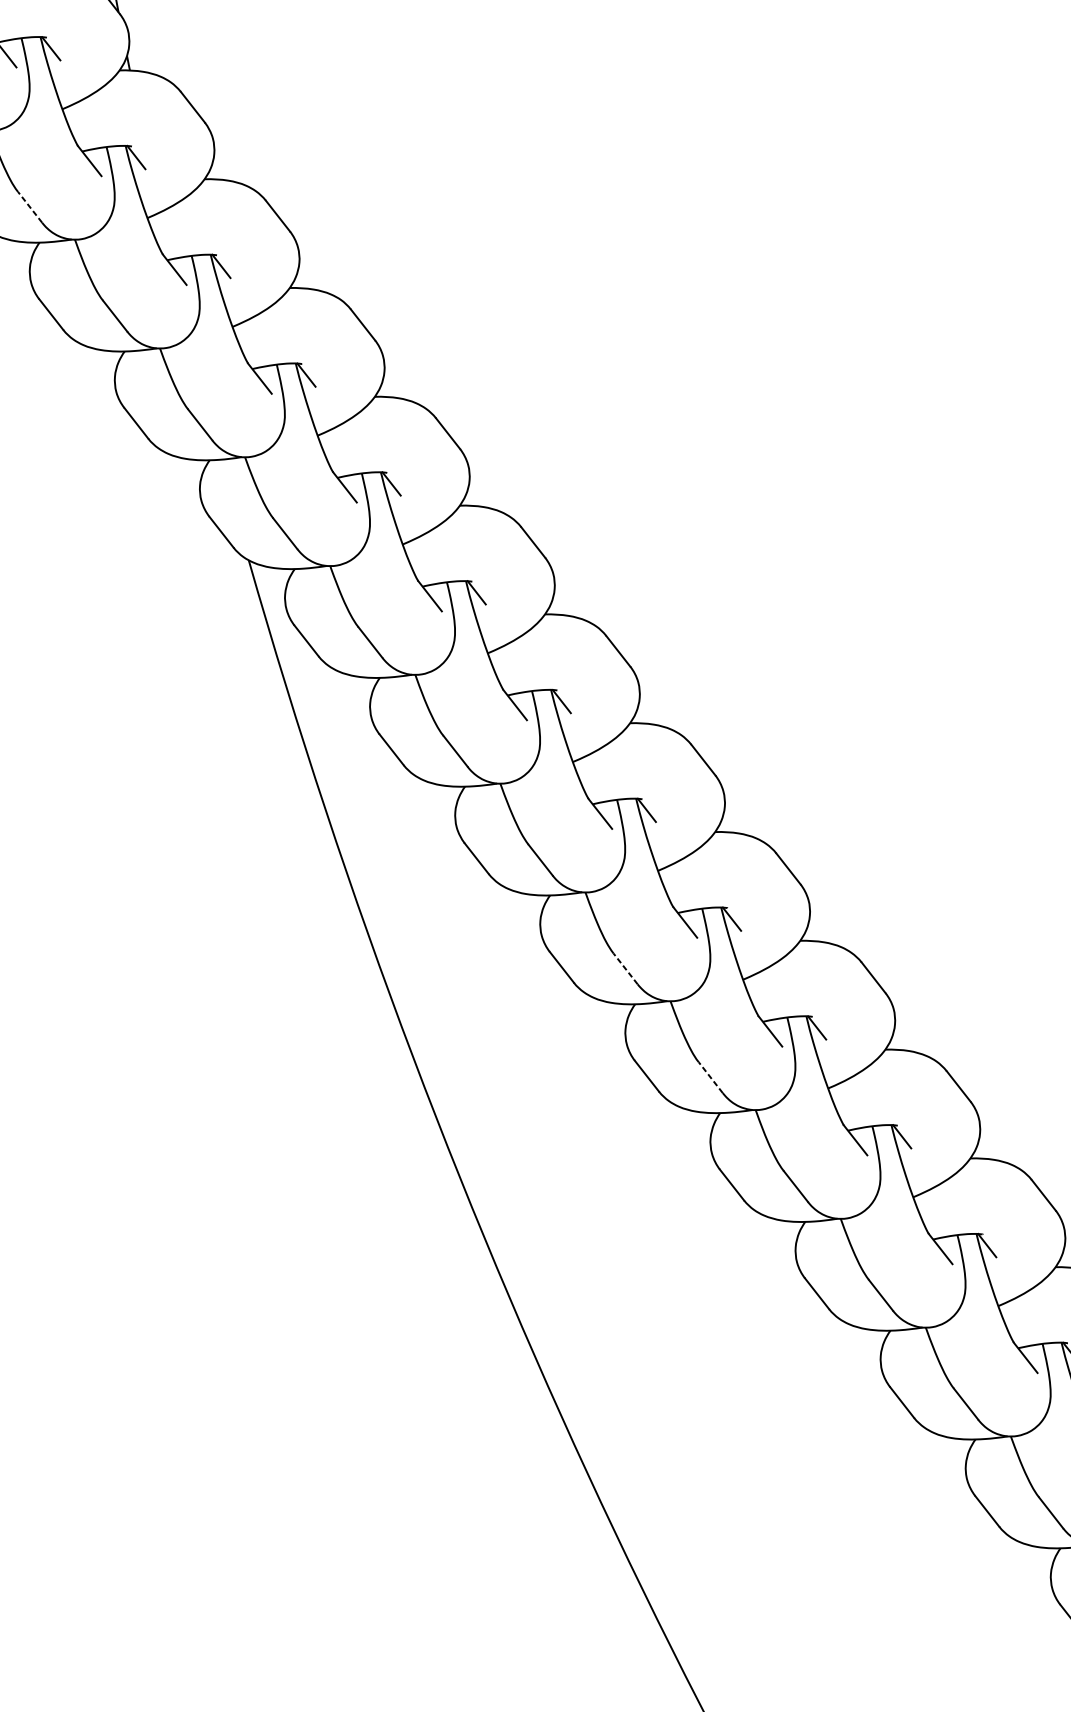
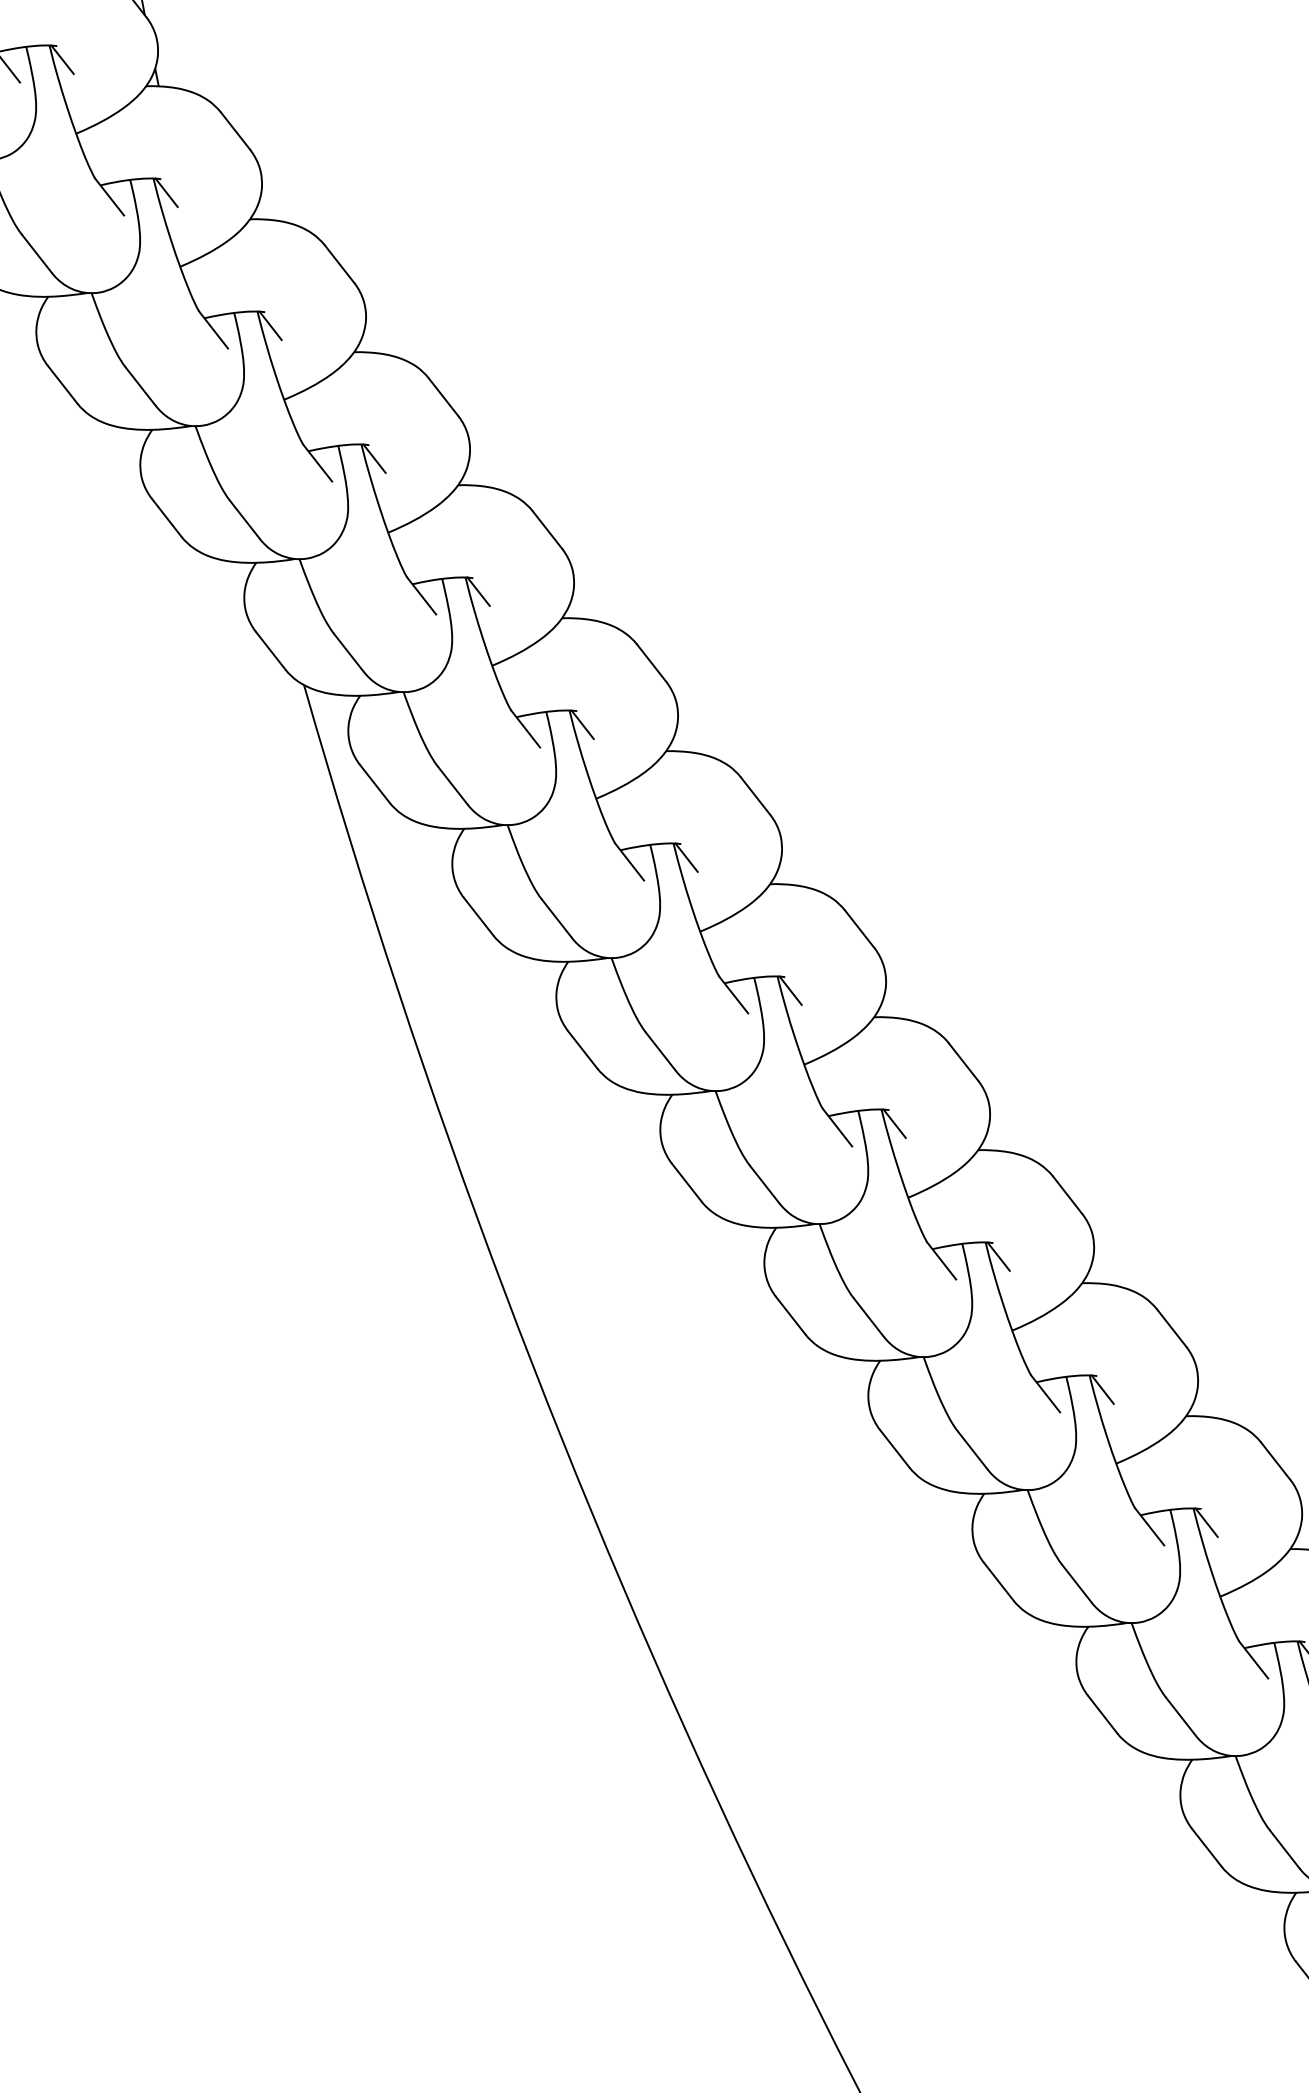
line: (29, 207) -> (36, 253), dashed -> solid
line: (625, 968) -> (764, 1184), dashed -> solid
line: (710, 1077) -> (868, 1317), dashed -> solid

